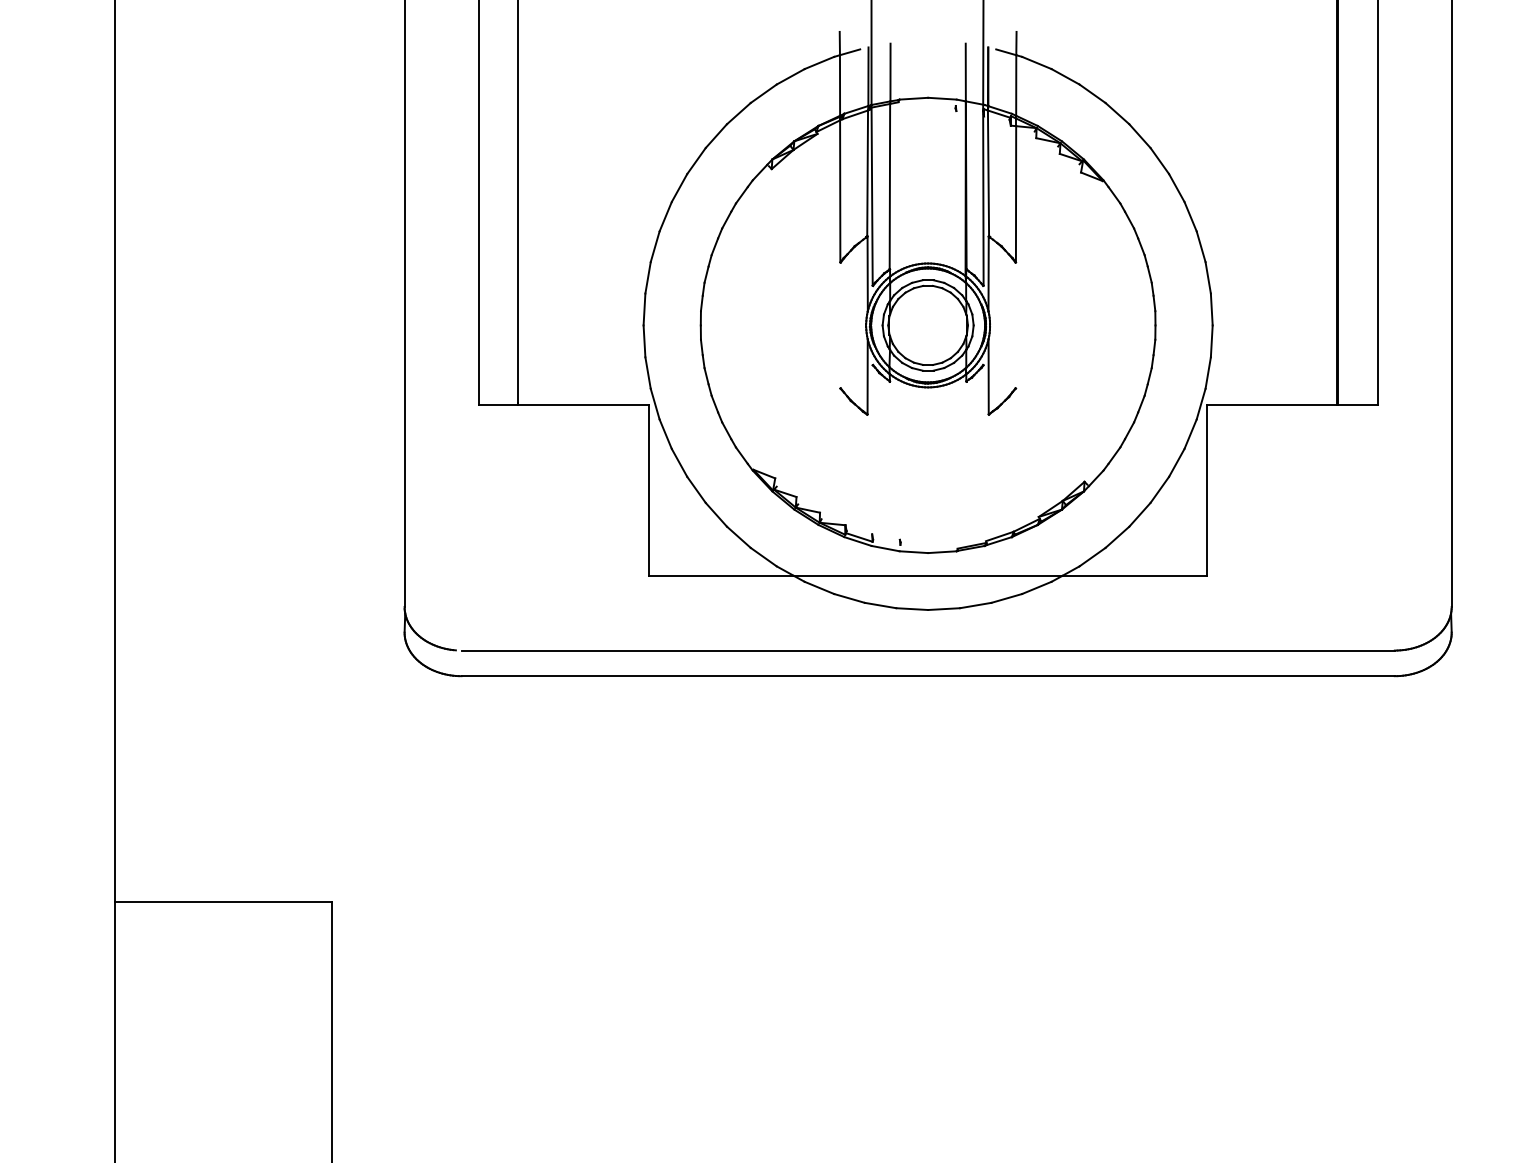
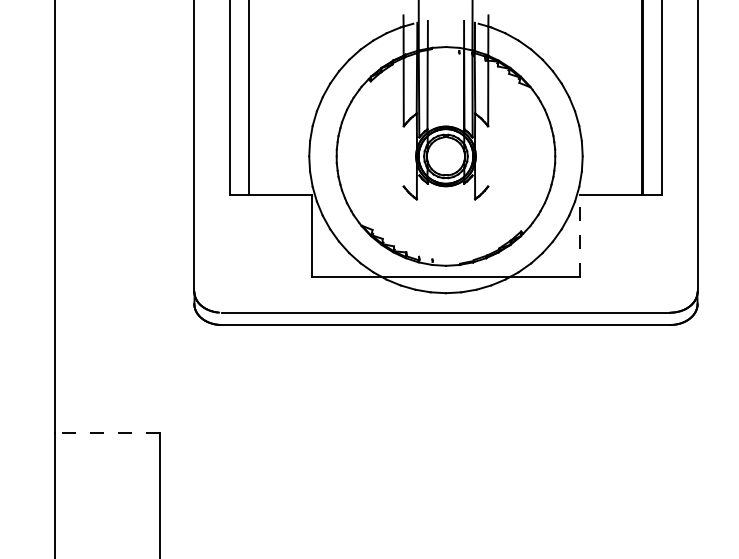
line: (1205, 489) -> (579, 235), solid -> dashed
line: (221, 901) -> (106, 433), solid -> dashed

